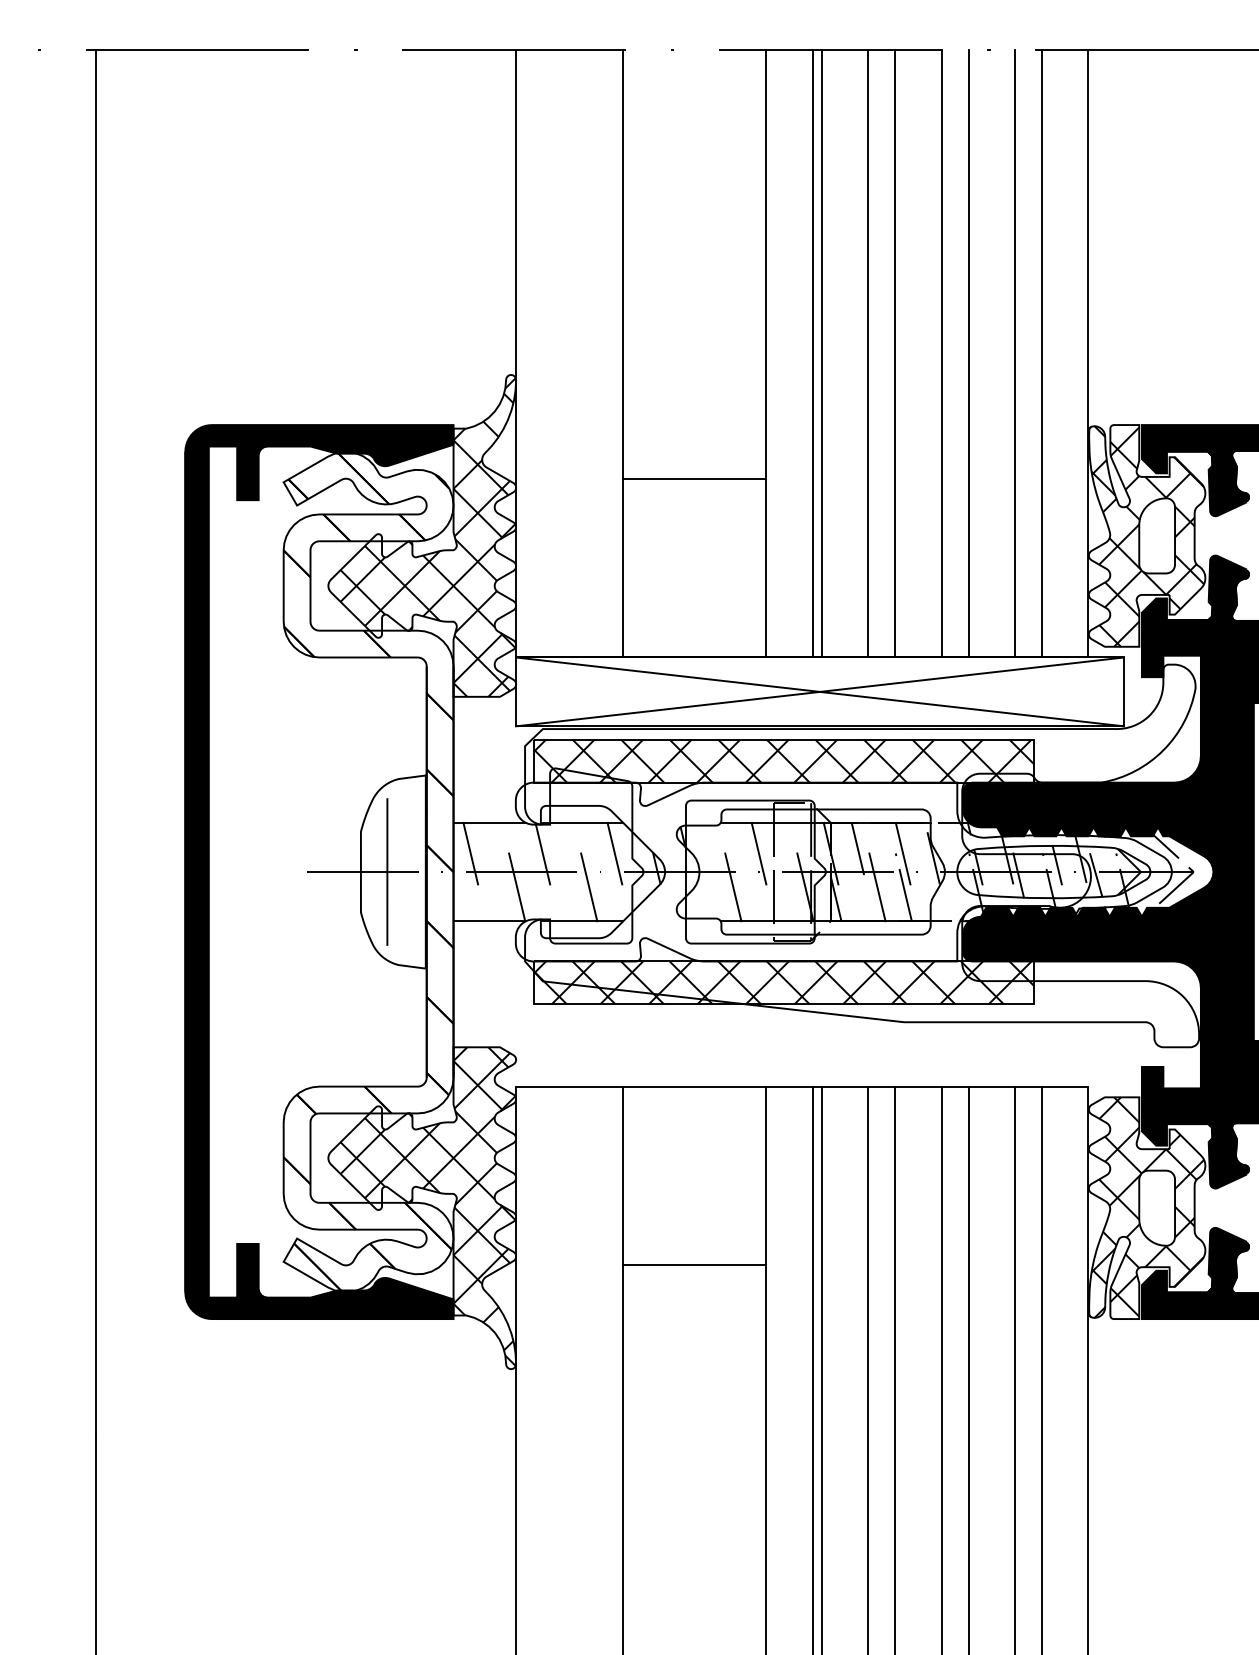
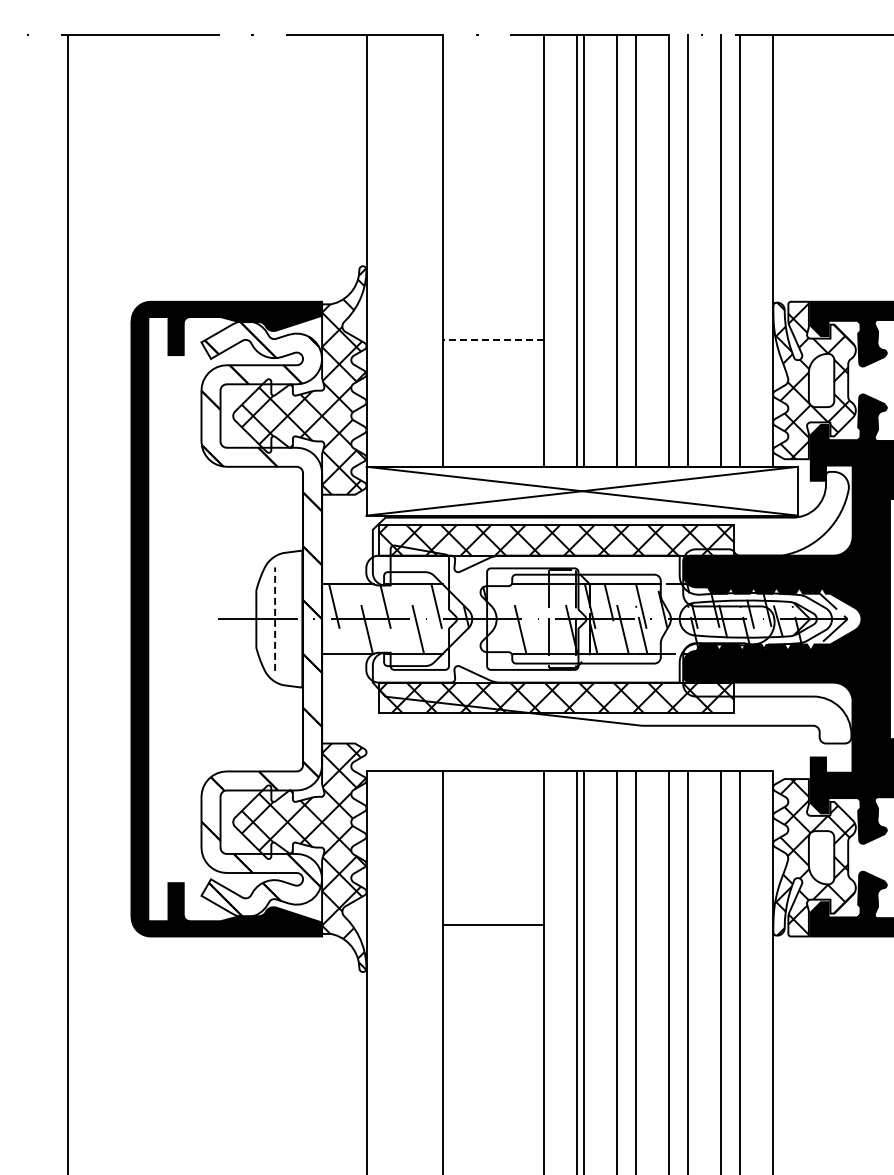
line: (694, 478) -> (493, 339), solid -> dashed
line: (758, 852) -> (538, 605), removed
line: (387, 872) -> (275, 619), solid -> dashed
line: (694, 1265) -> (493, 925), moved

